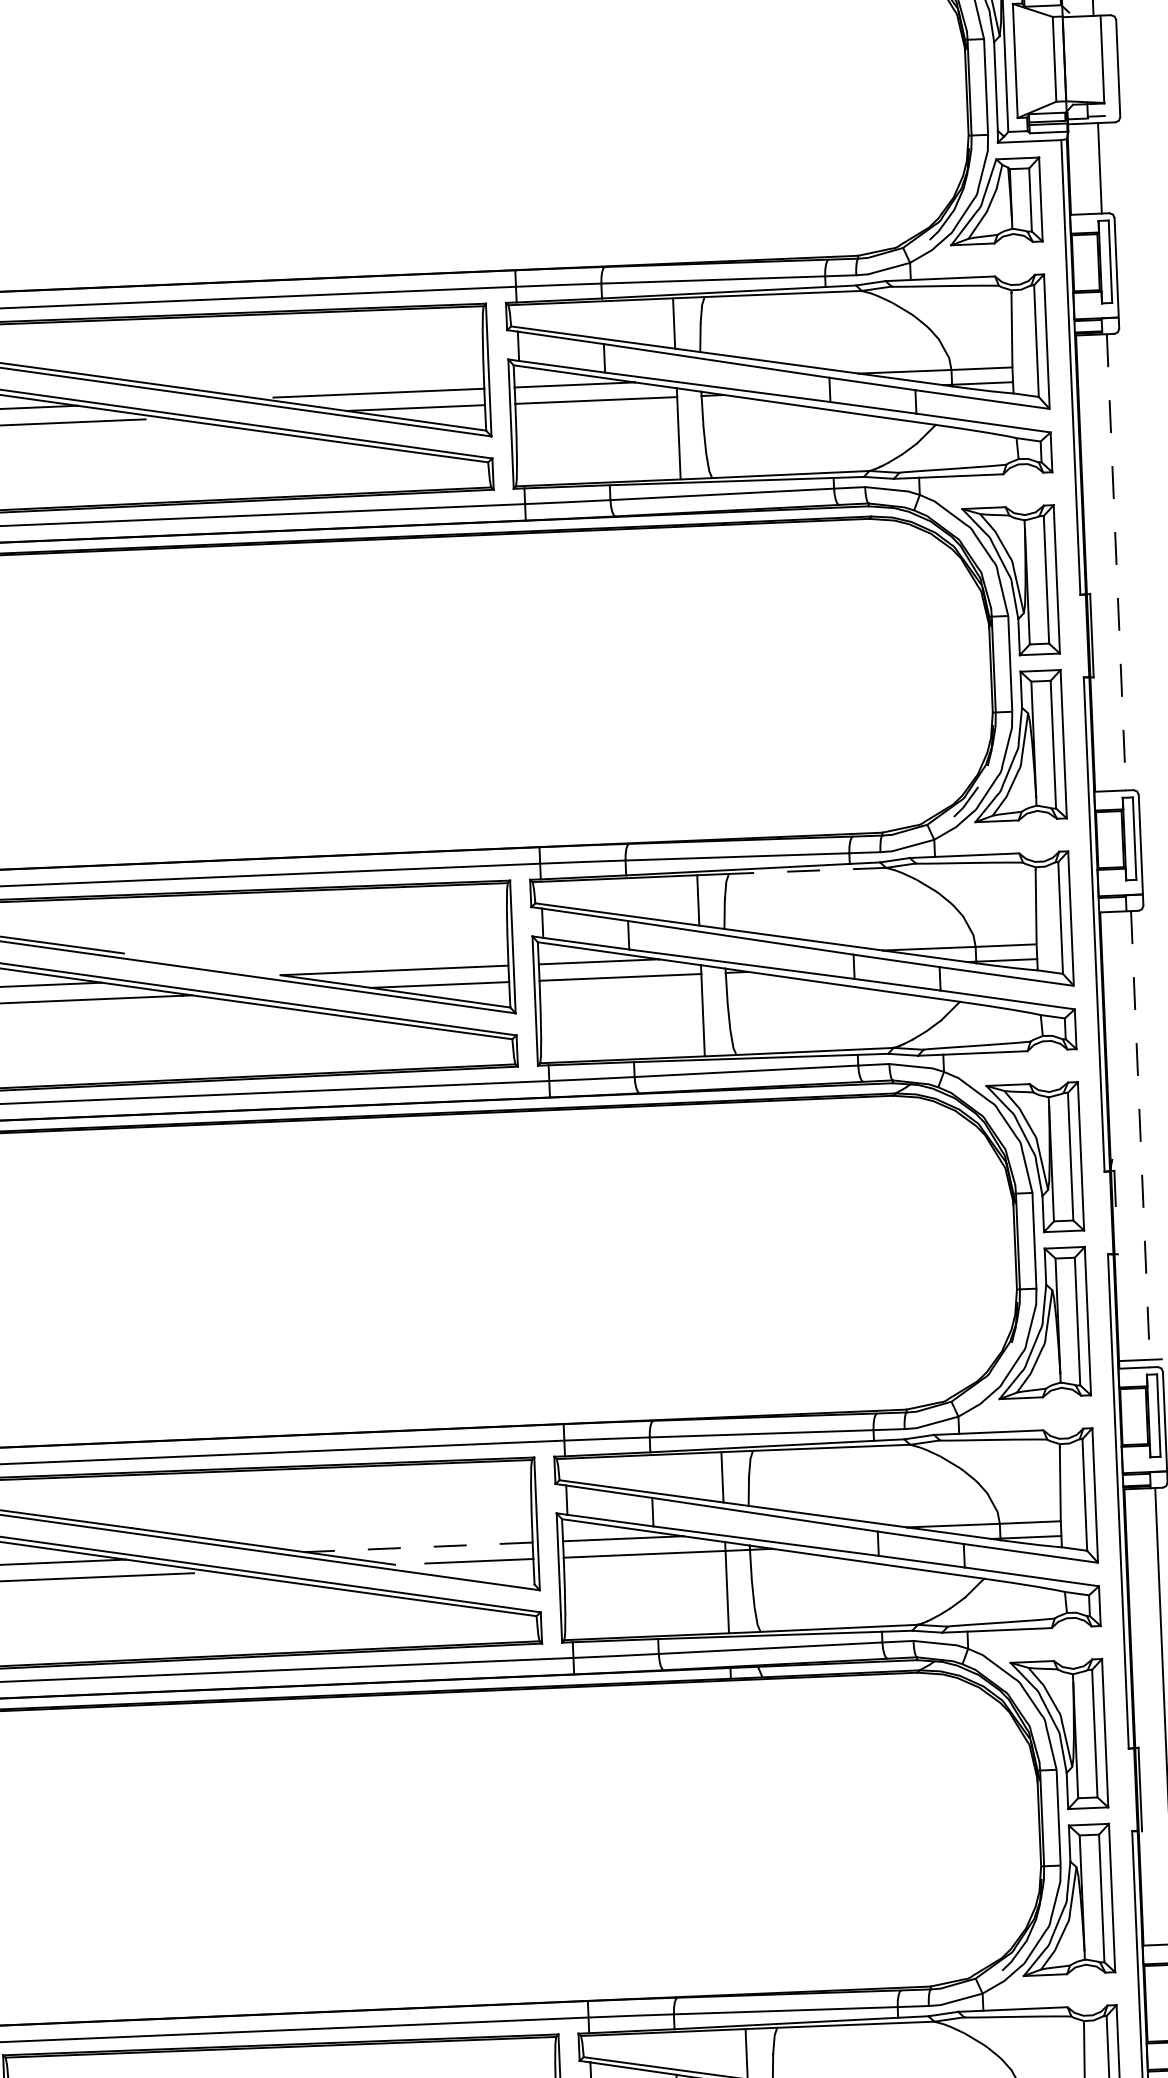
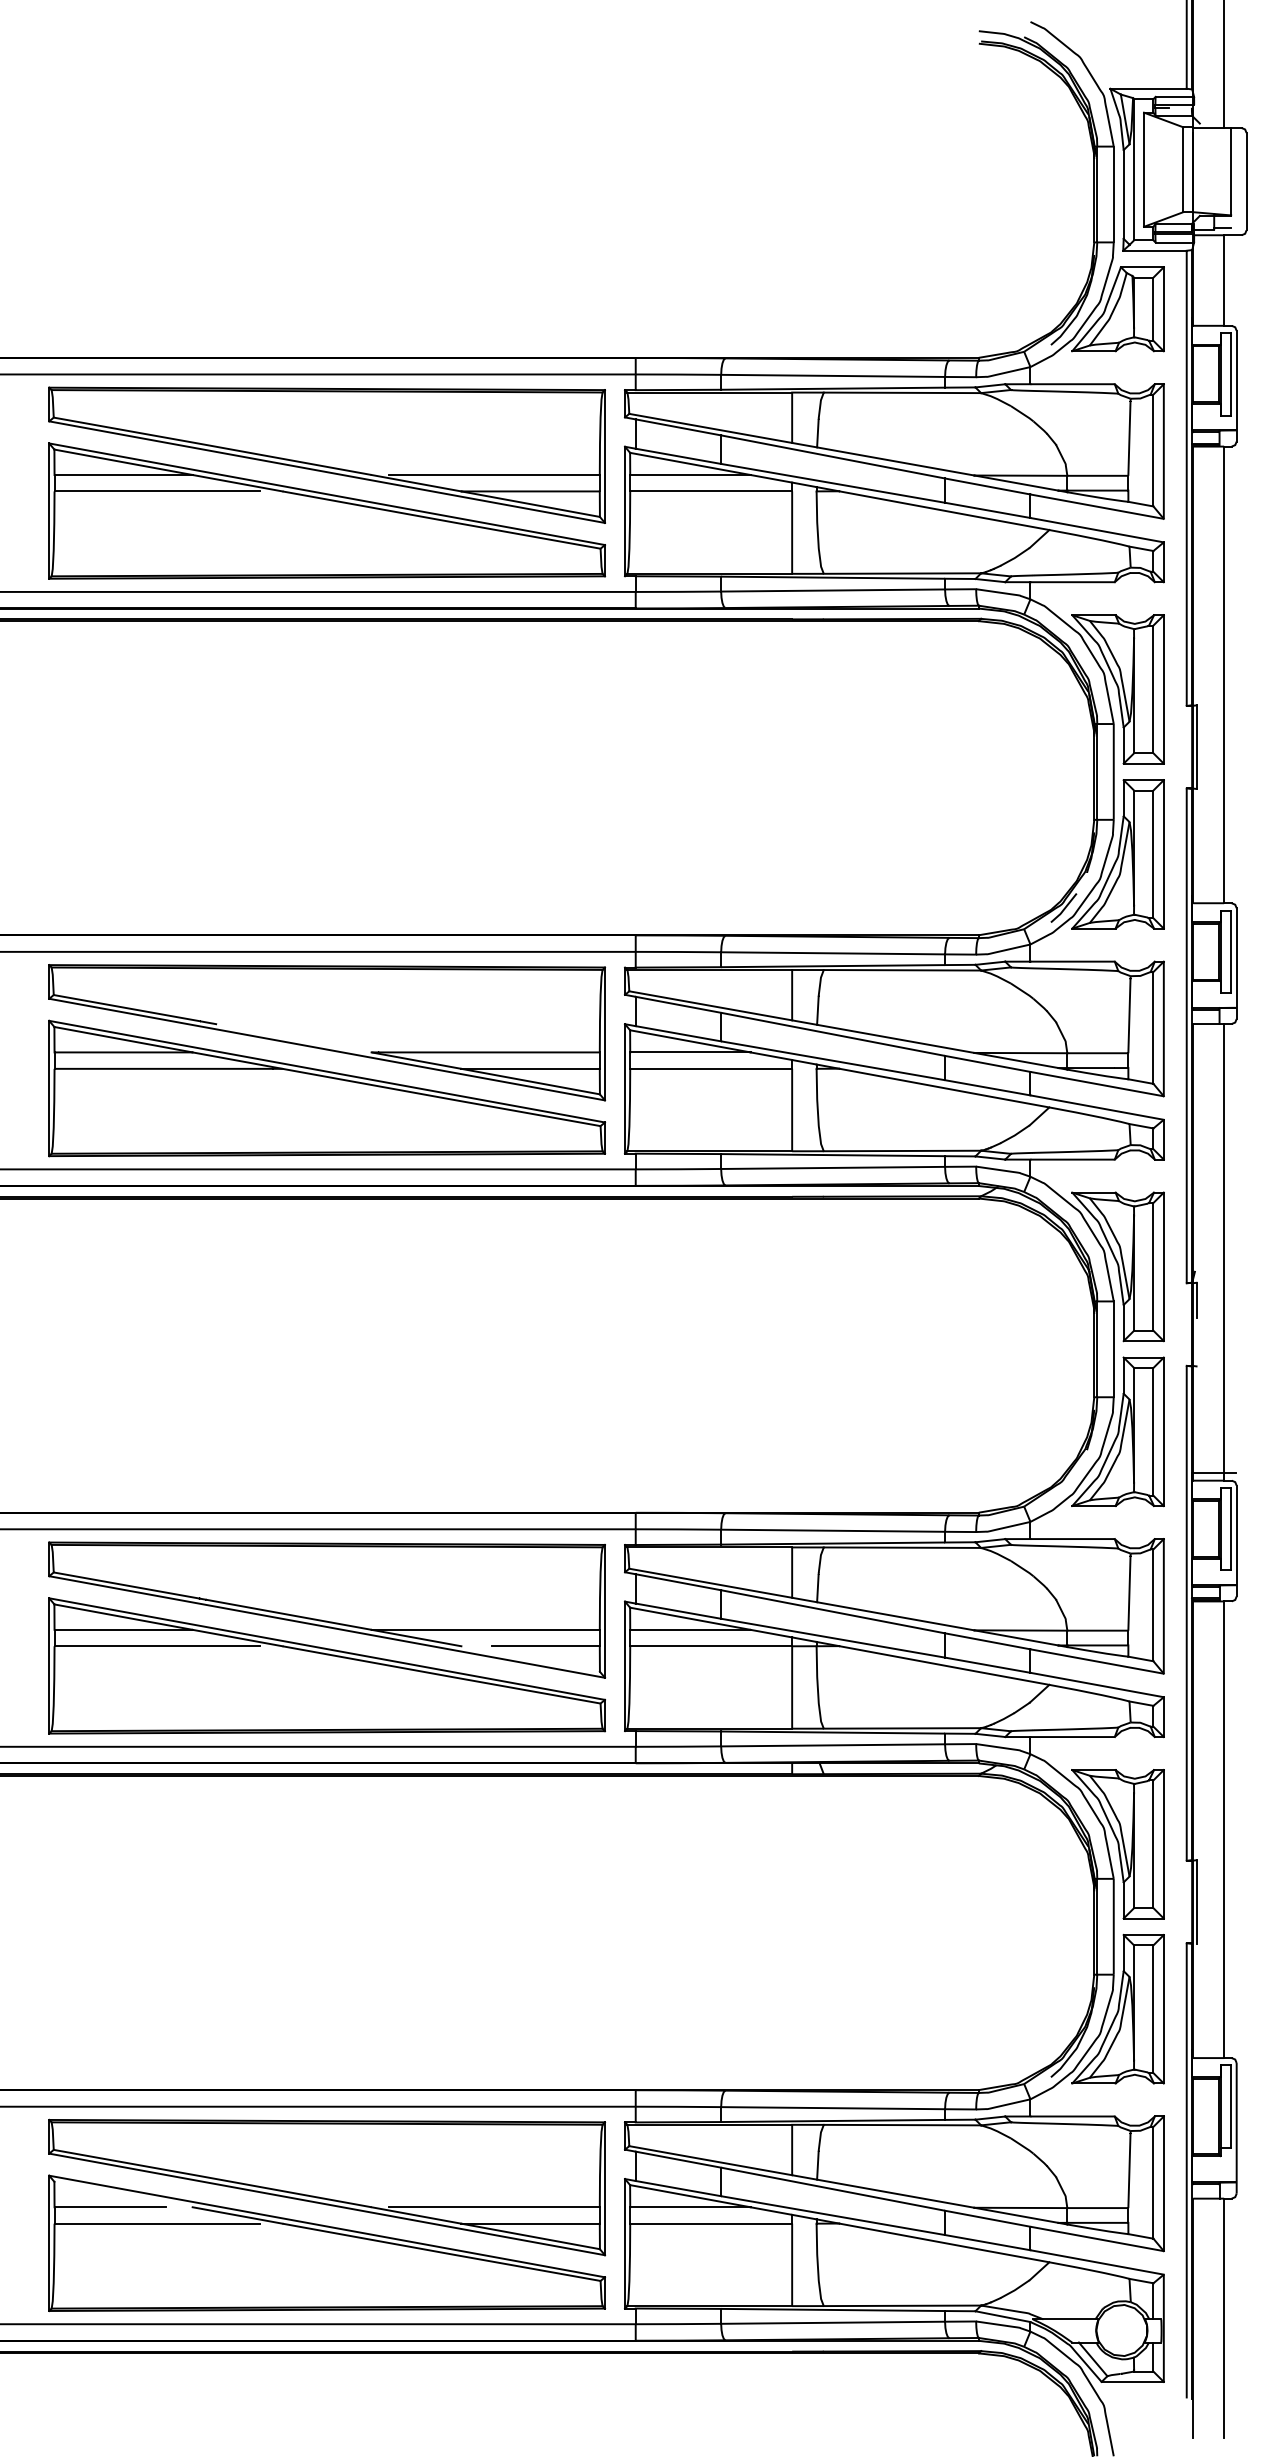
line: (1116, 562) -> (1224, 675), dashed -> solid
line: (807, 871) -> (902, 970), dashed -> solid
line: (1141, 1139) -> (1224, 1252), dashed -> solid
line: (418, 1547) -> (485, 1629), dashed -> solid

